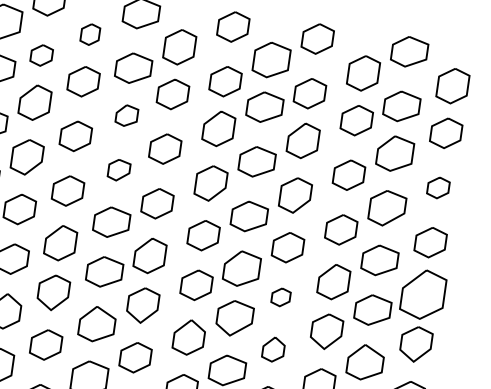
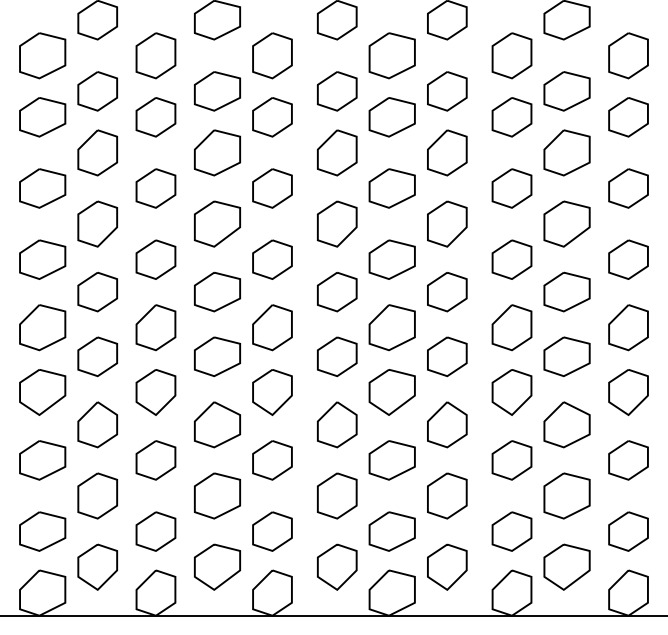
part: (90, 34) -> (155, 55), size x1.67
part: (41, 55) -> (97, 91), size x1.43
part: (126, 115) -> (217, 152), size x1.67
part: (119, 169) -> (217, 223), size x1.67
part: (438, 187) -> (628, 188), size x1.43
part: (423, 294) -> (628, 327), size x0.71
part: (281, 297) -> (447, 356), size x1.67
part: (273, 349) -> (447, 424), size x1.43

